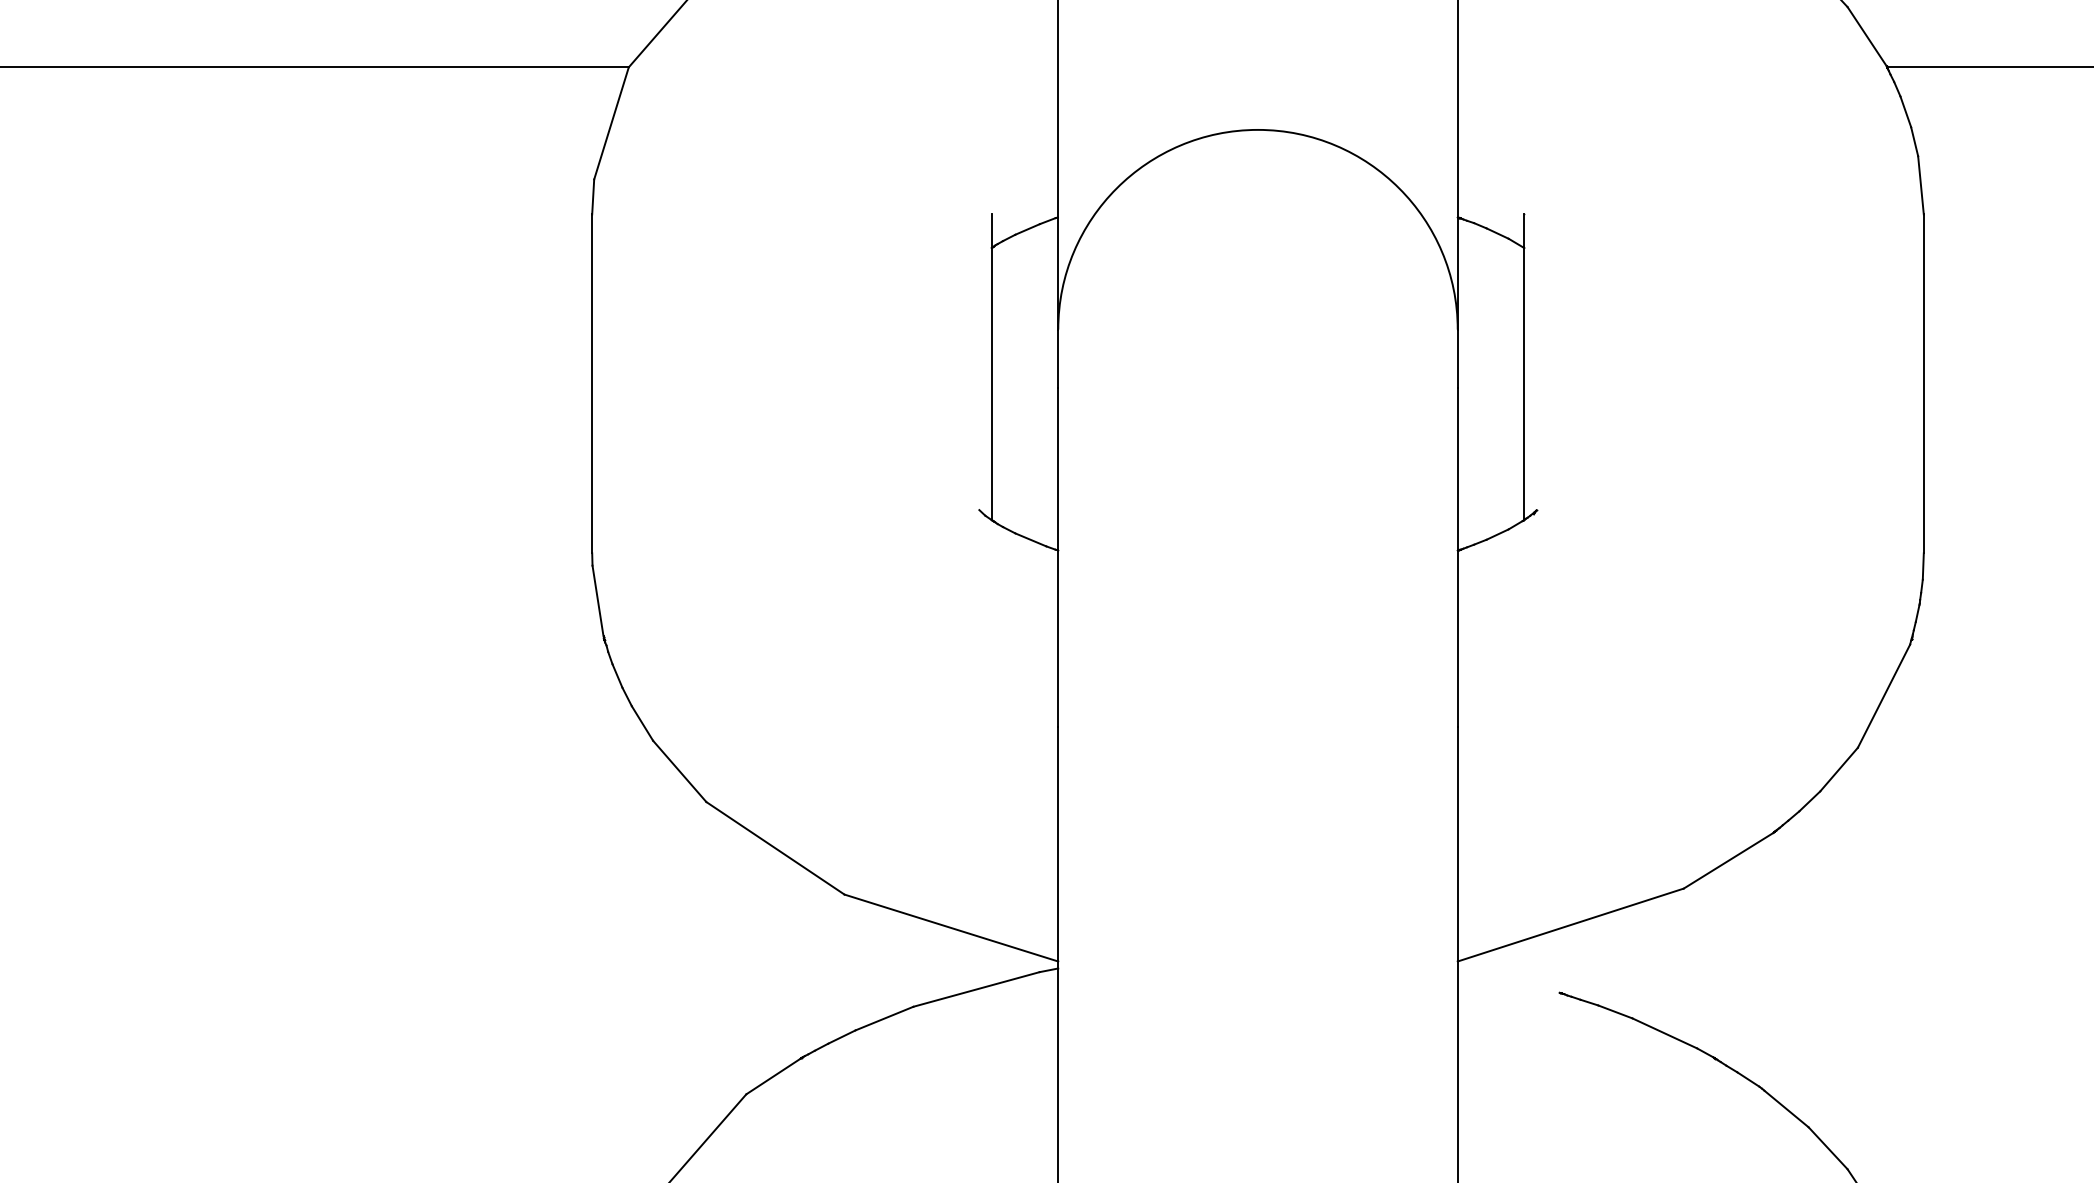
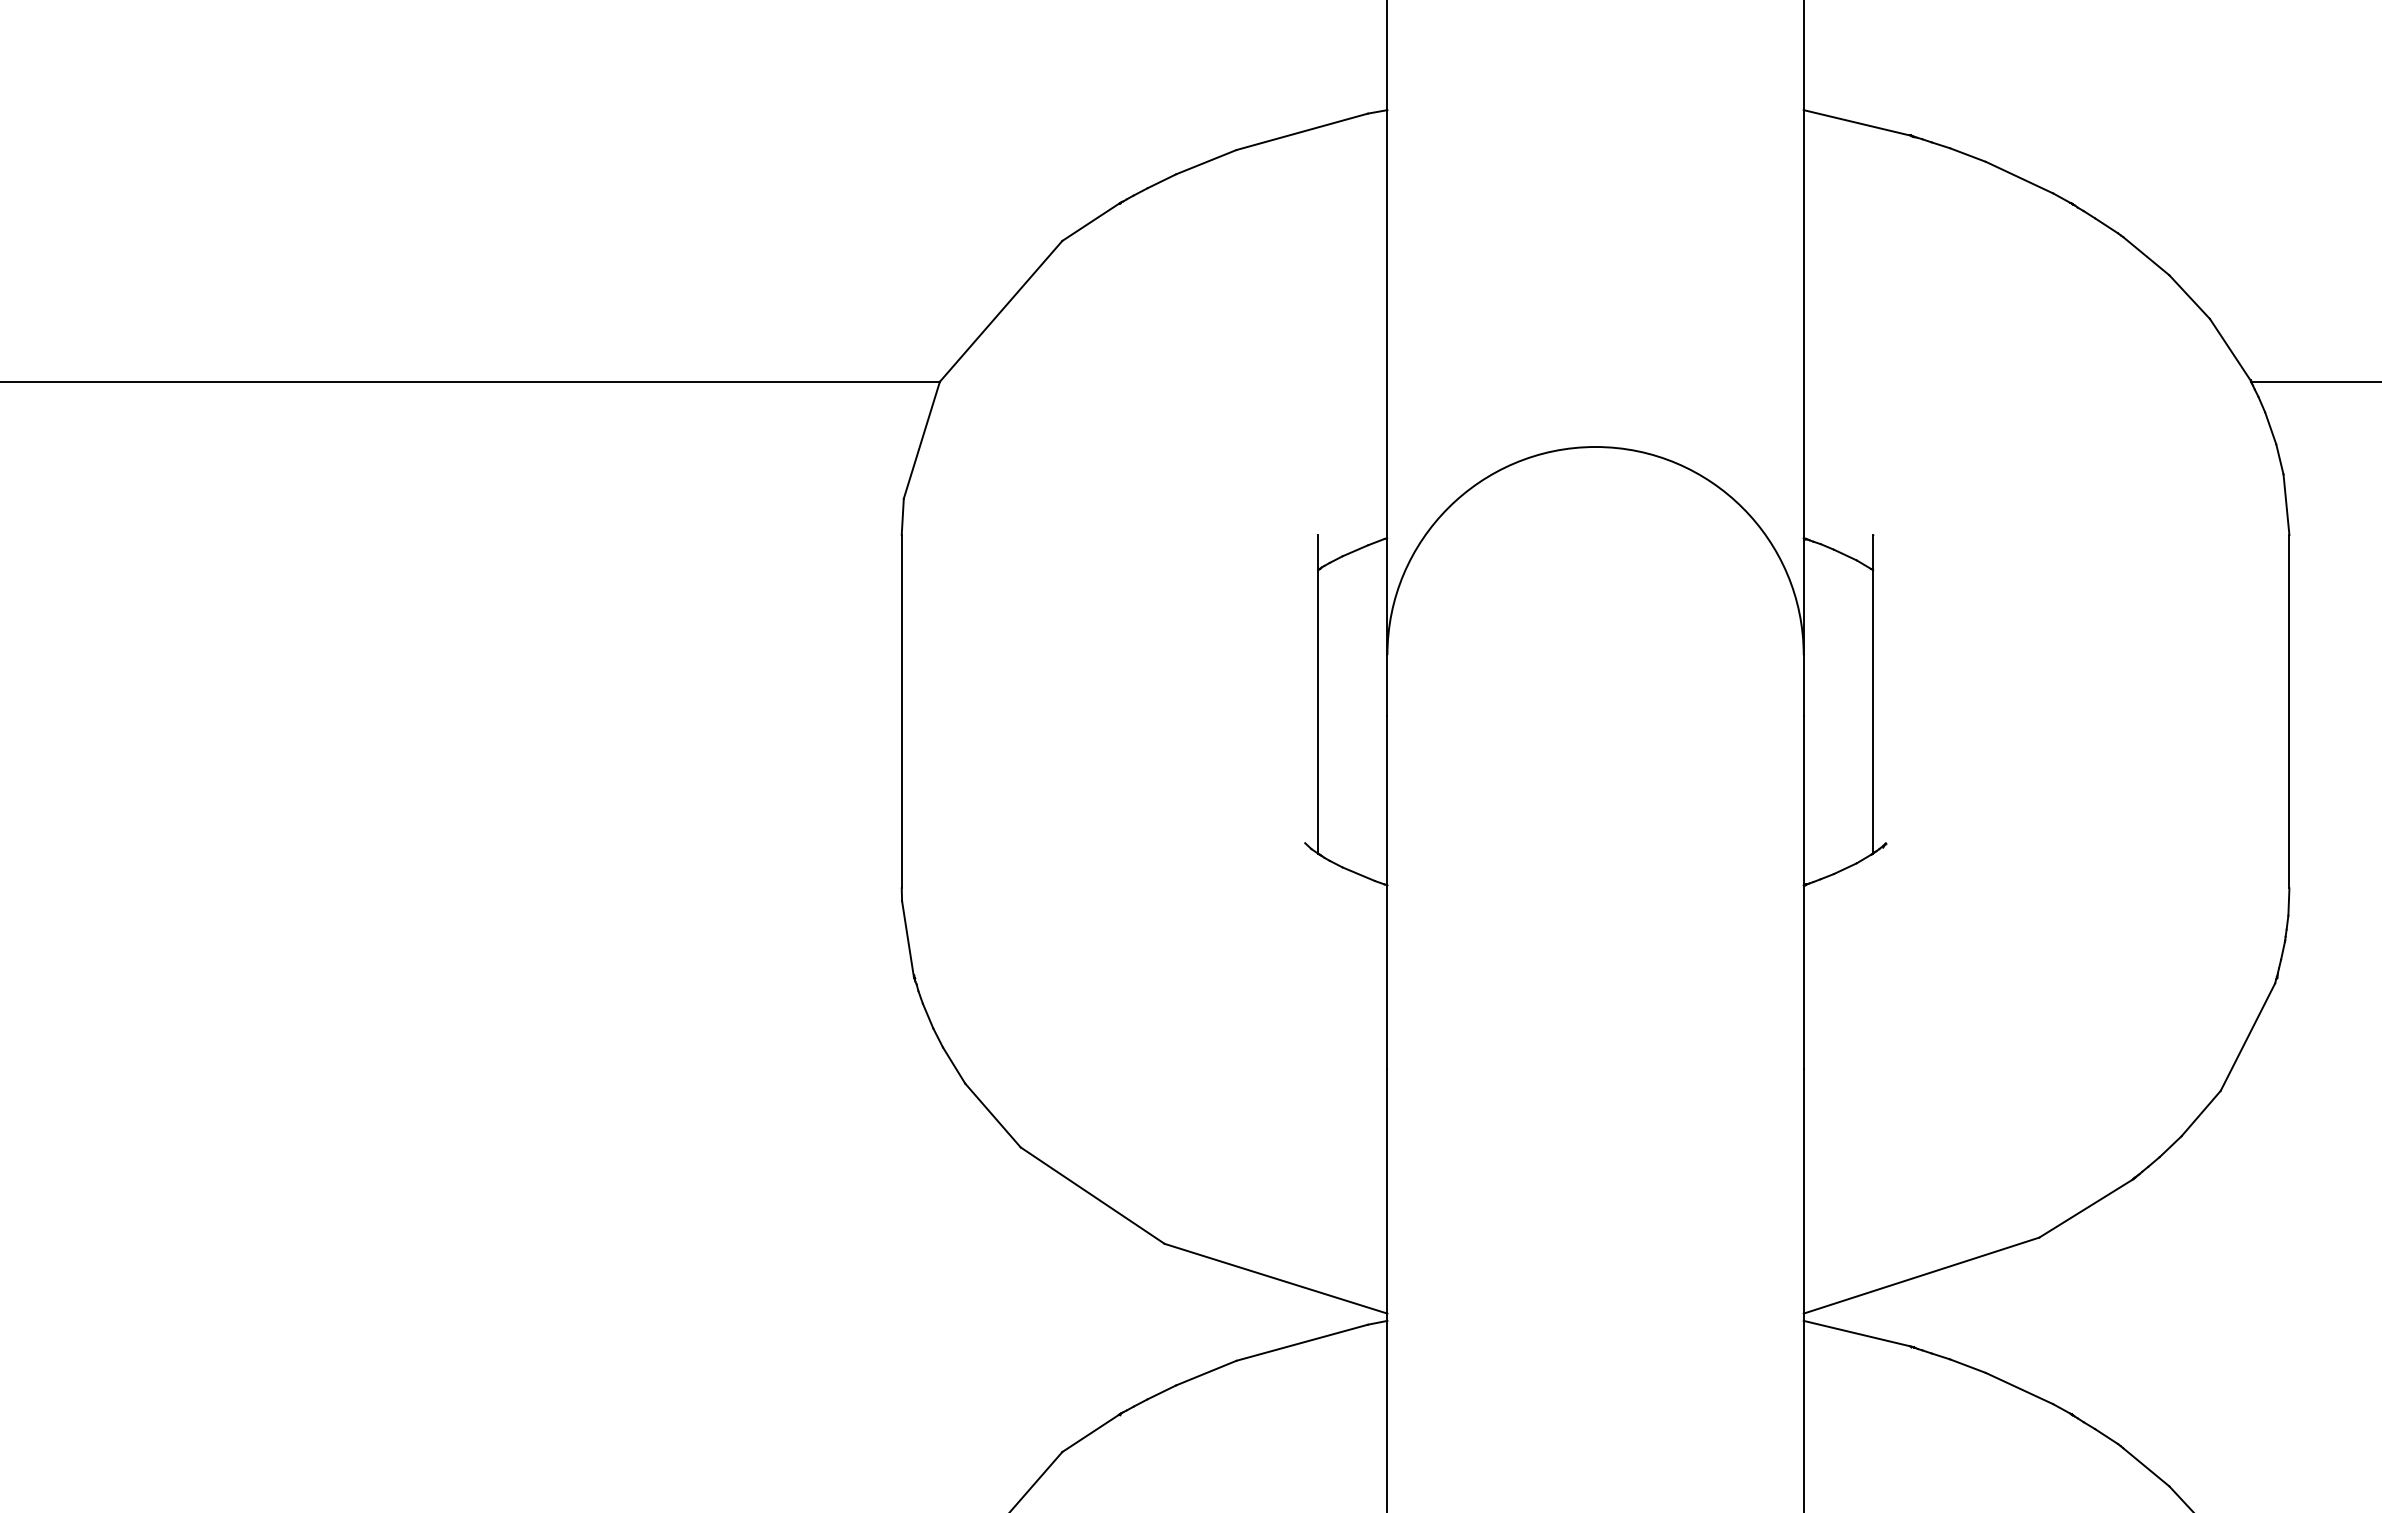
line: (1508, 980) -> (1856, 1333), added

